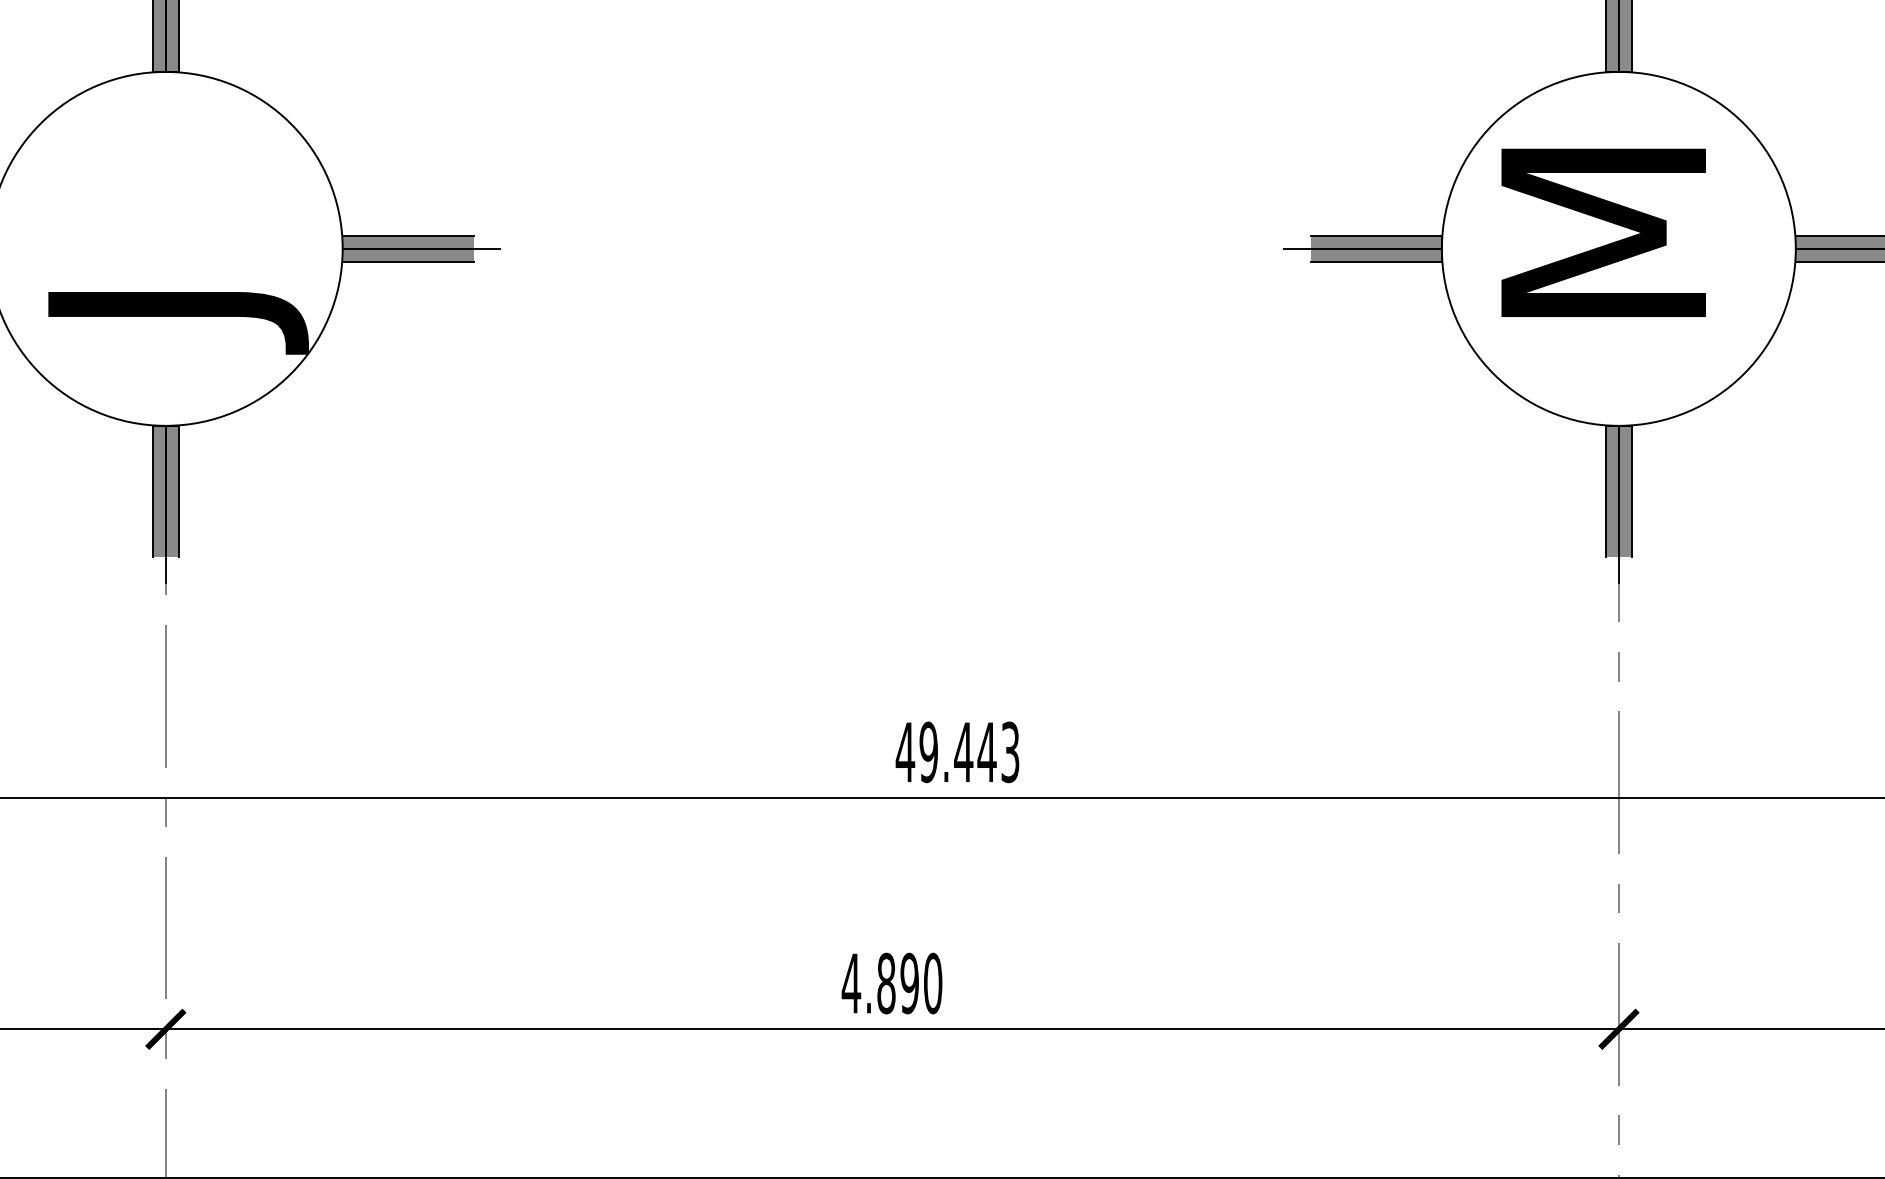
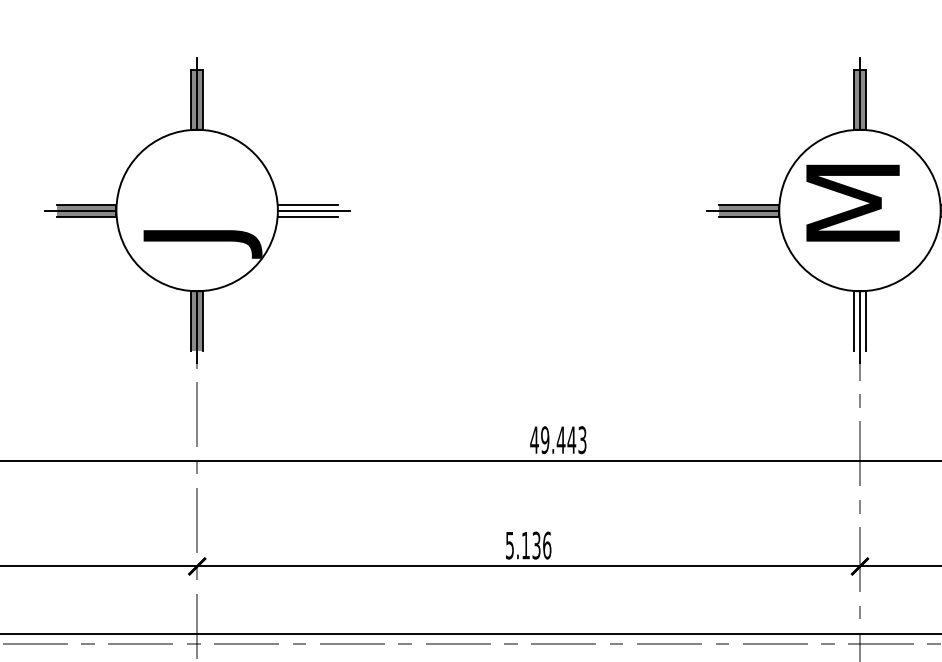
fill: (407, 248) -> (307, 210), removed
fill: (1617, 492) -> (859, 321), removed
text: (892, 983) -> (528, 545), 4.890 -> 5.136

